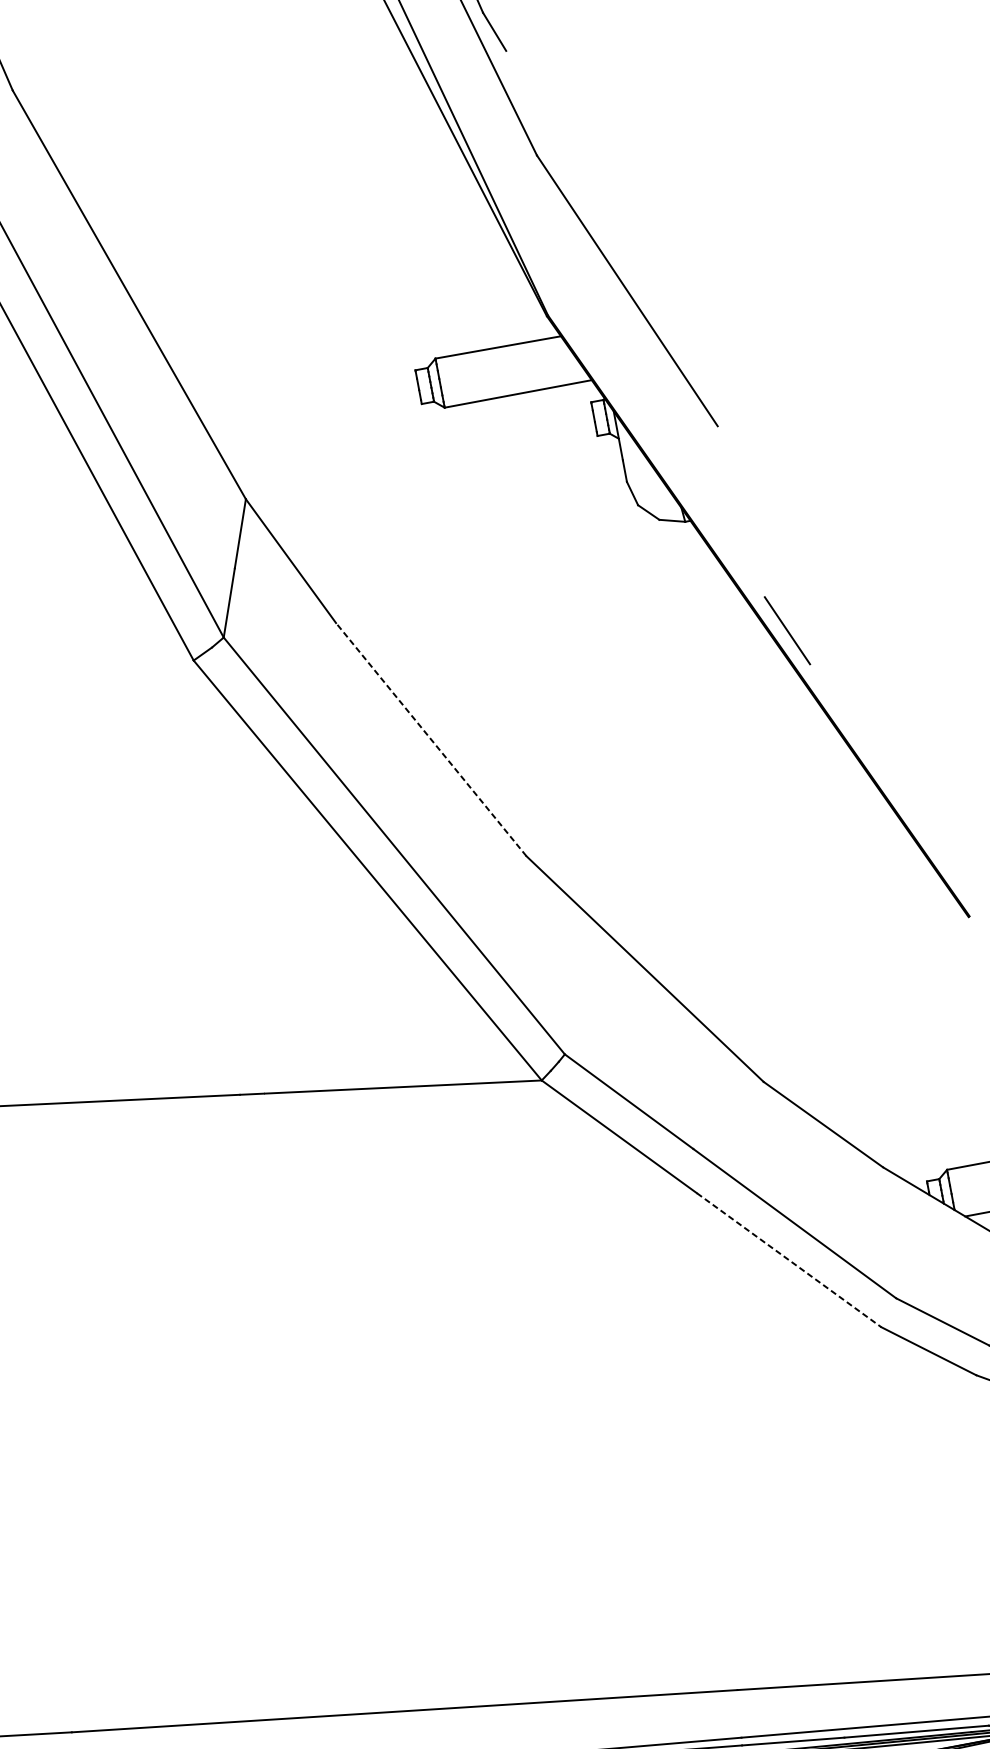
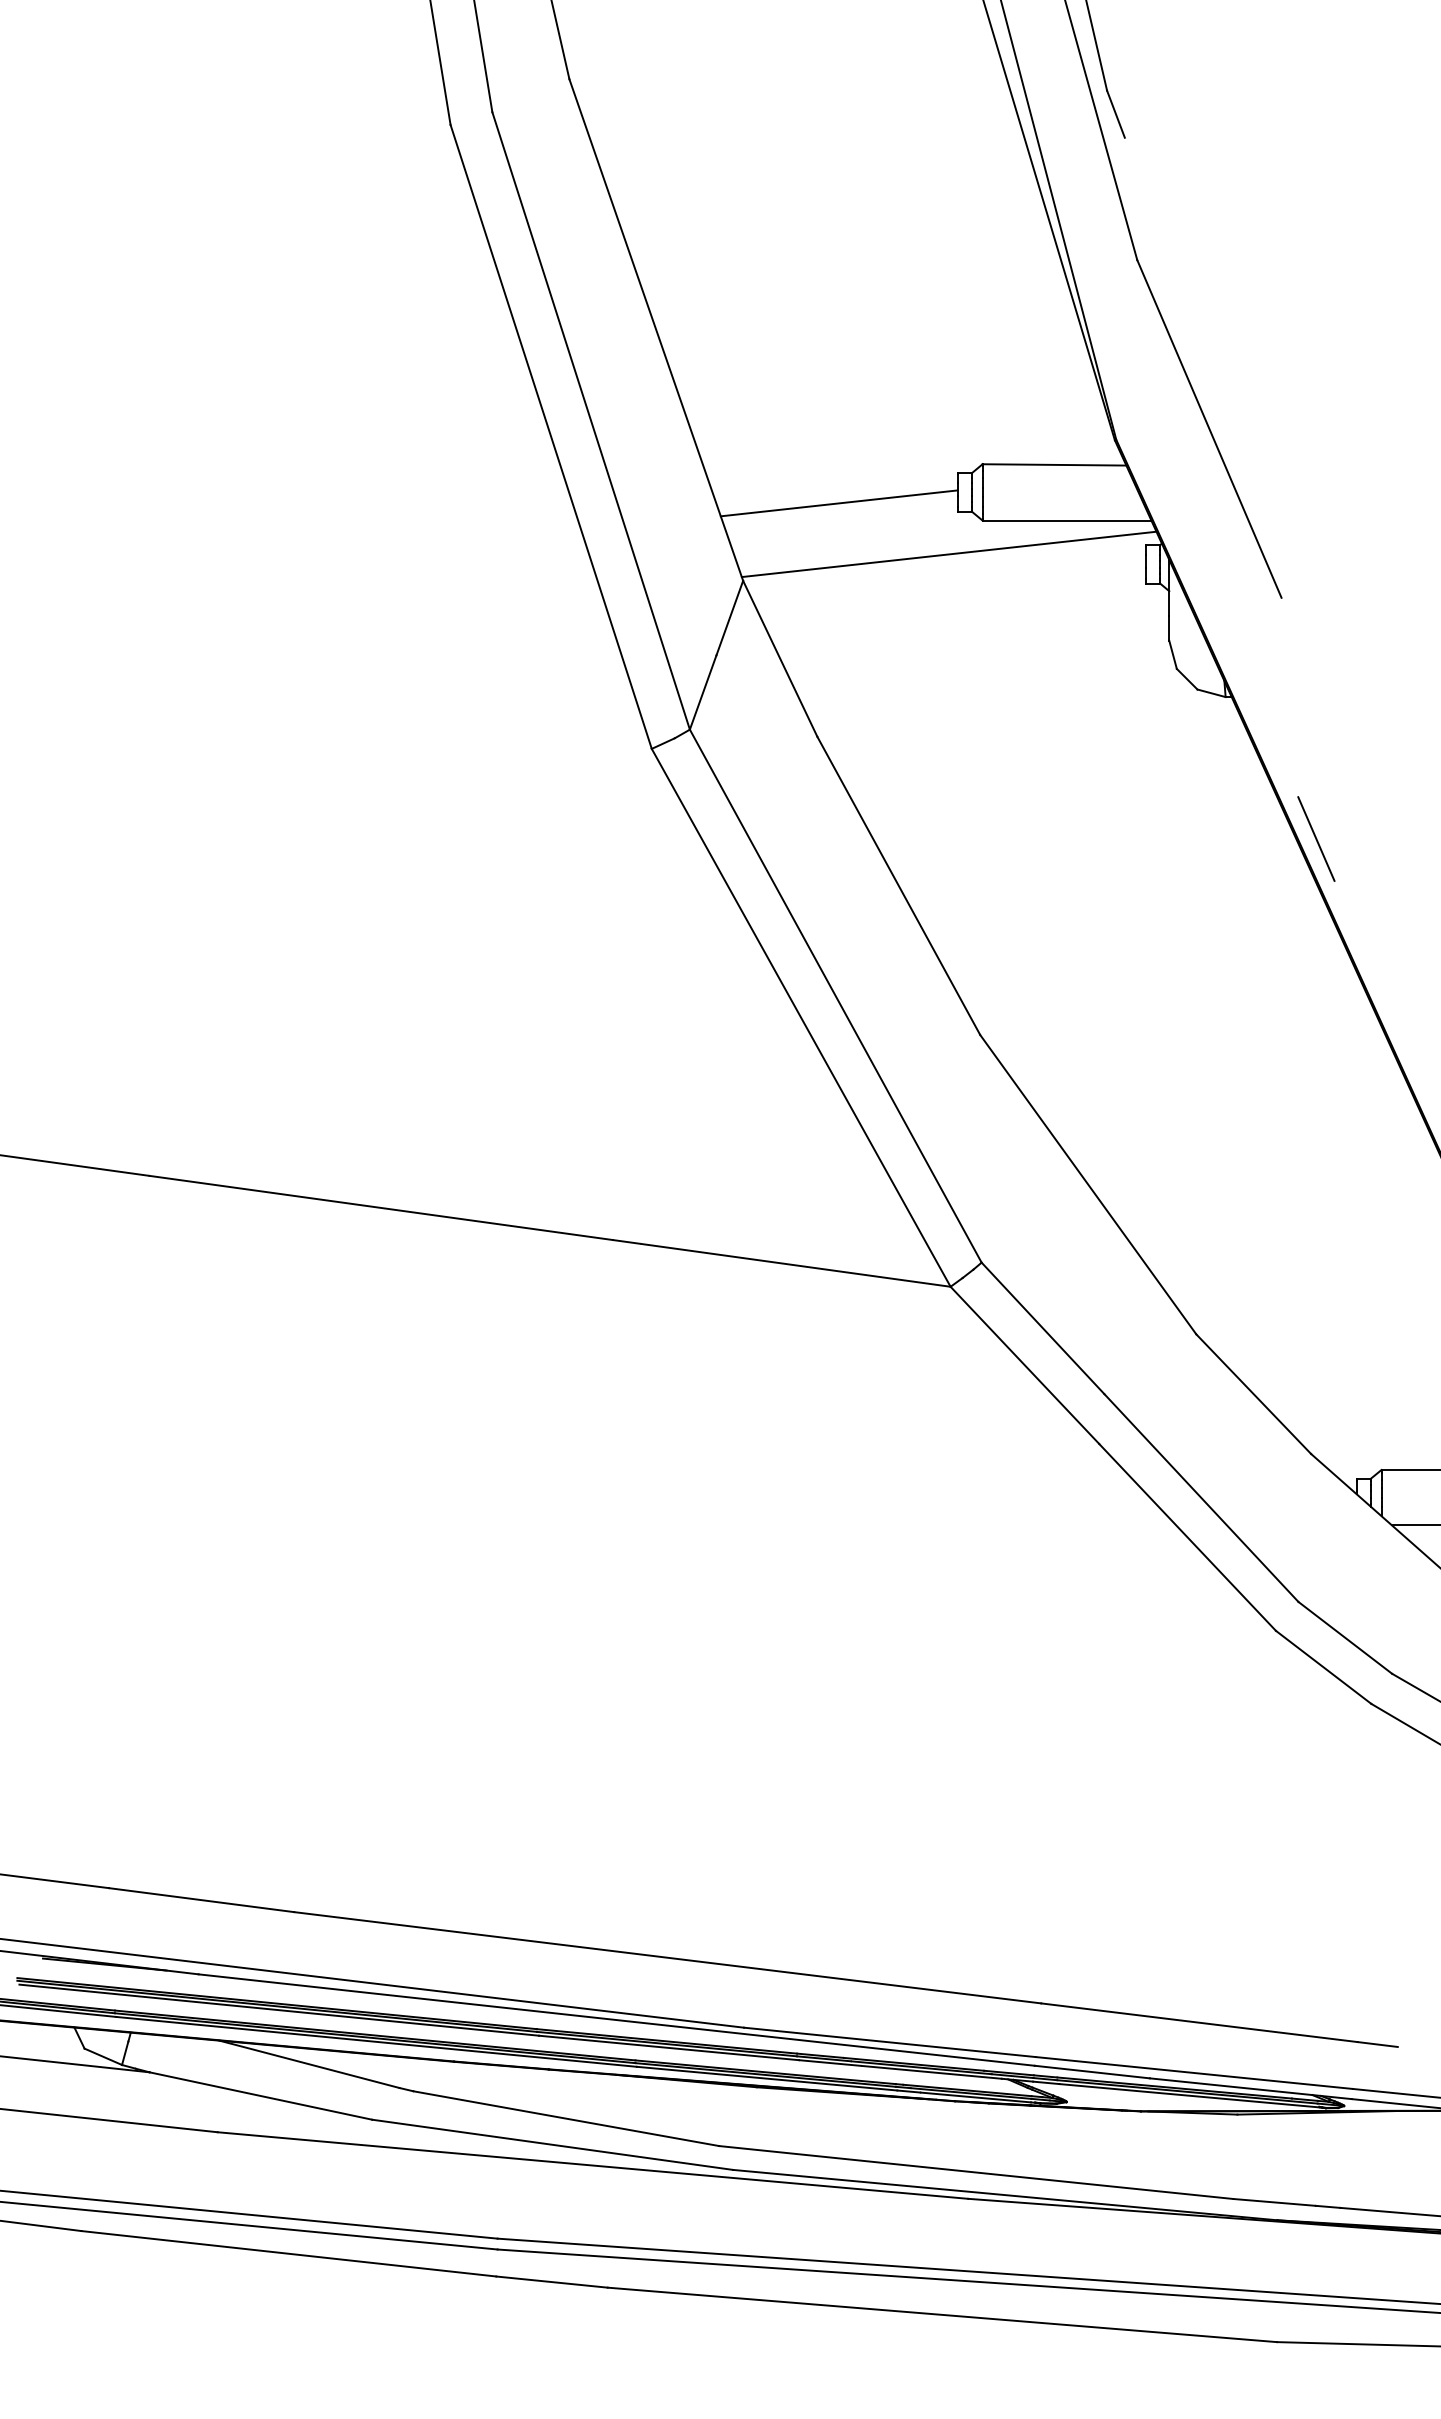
line: (316, 416) -> (838, 503), added
line: (420, 442) -> (948, 554), added
line: (430, 739) -> (898, 885), dashed -> solid
line: (789, 1260) -> (1187, 1537), dashed -> solid

